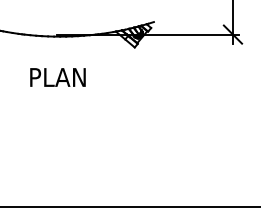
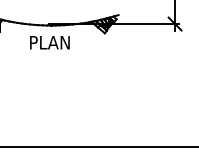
text: (57, 77) -> (49, 42), moved

